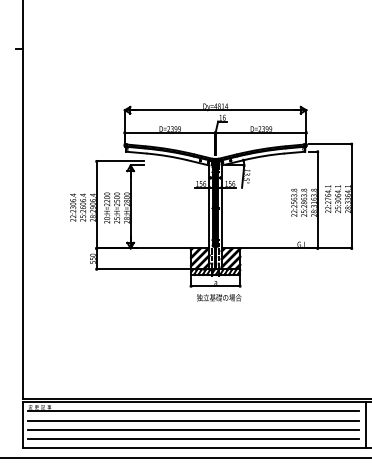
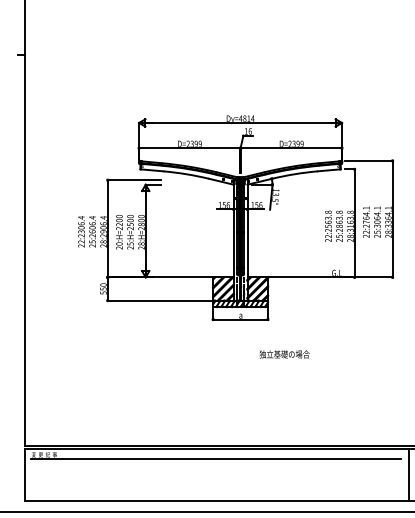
text: (219, 297) -> (284, 354), moved
line: (194, 420) -> (216, 469), removed
line: (194, 430) -> (216, 480), removed
line: (194, 439) -> (216, 490), removed

